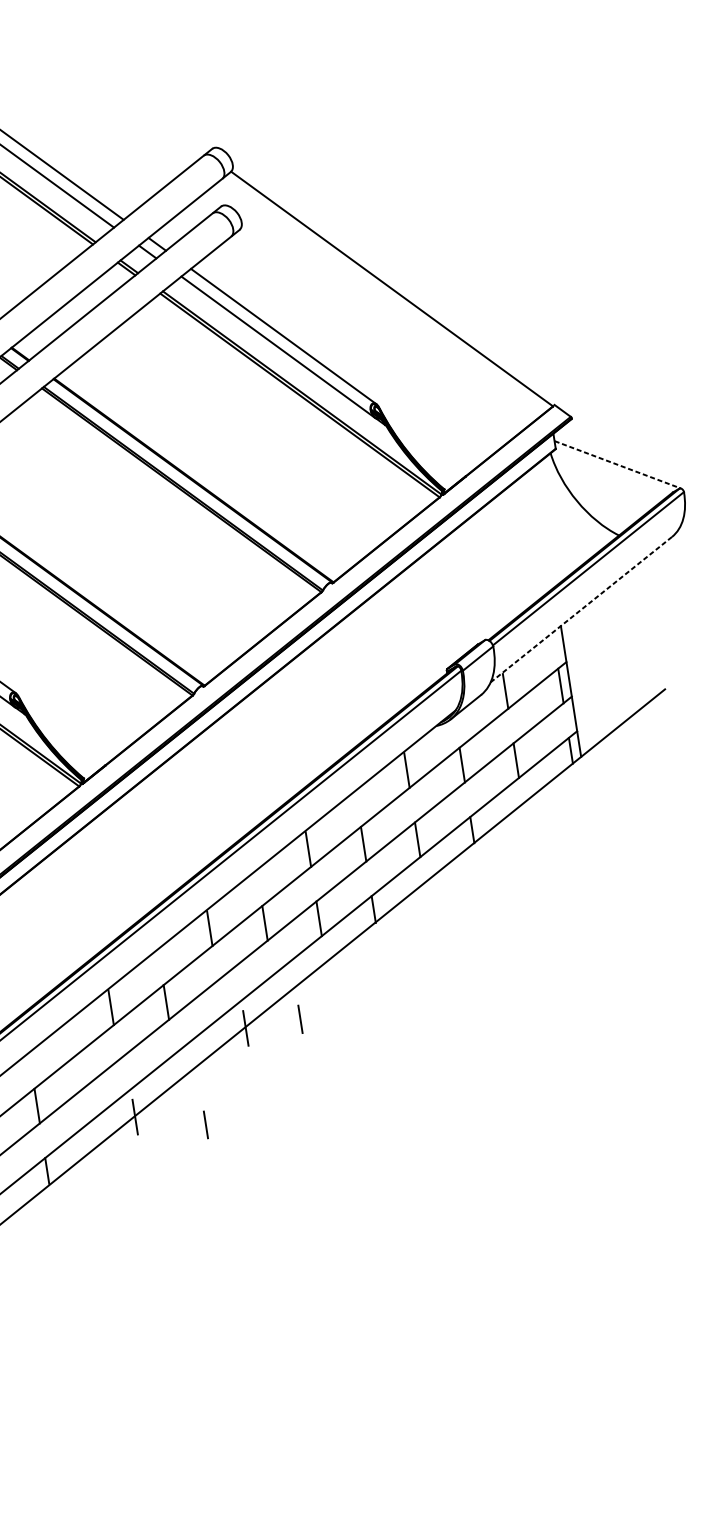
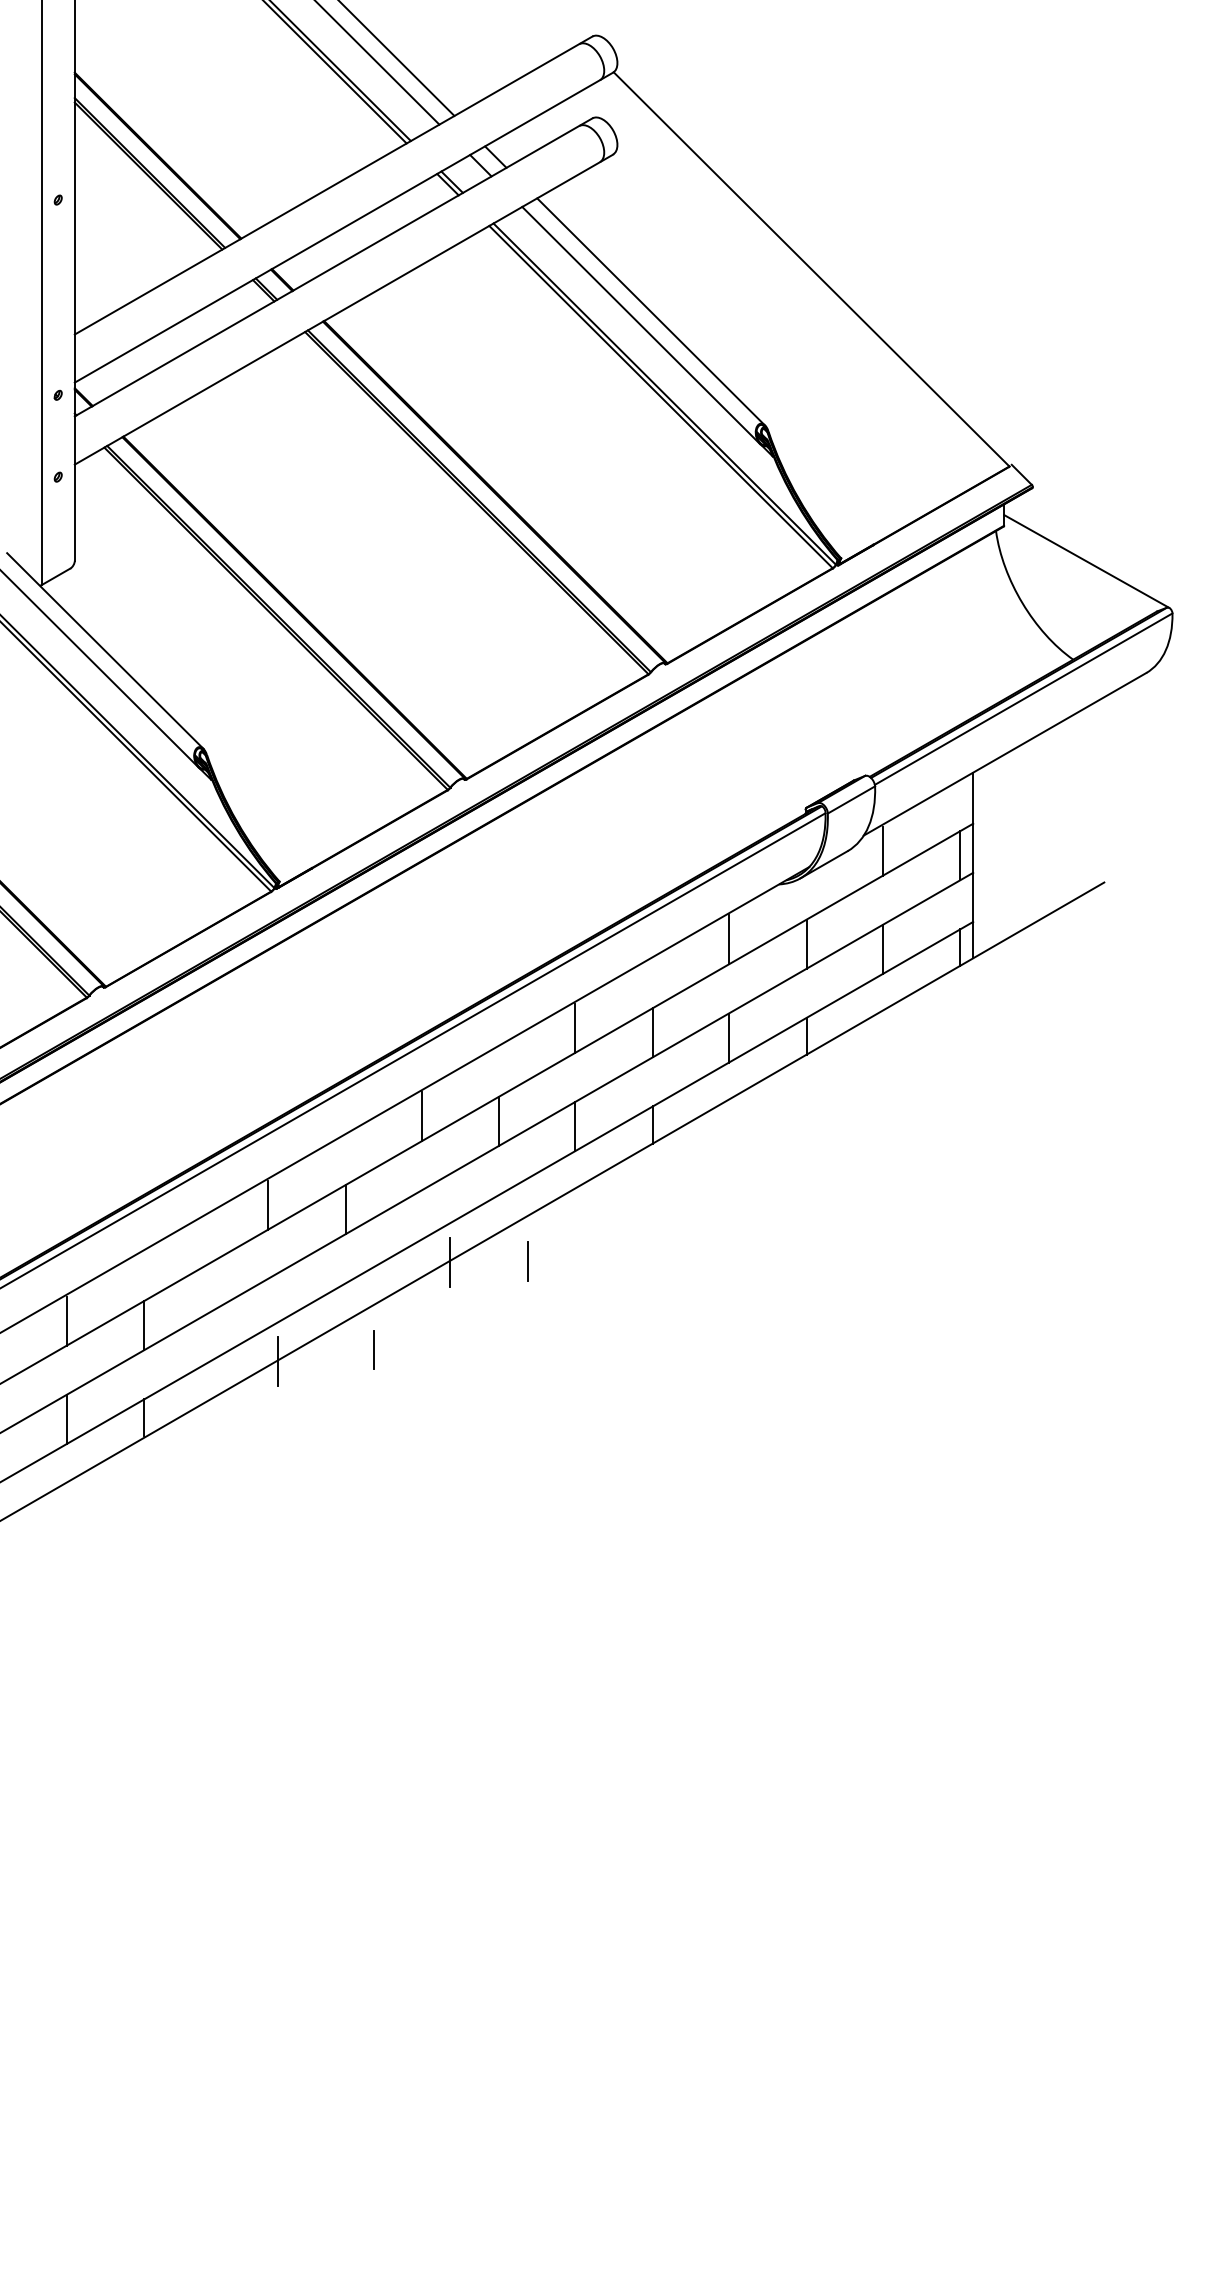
line: (617, 464) -> (1086, 561), dashed -> solid
line: (581, 609) -> (1005, 754), dashed -> solid
line: (205, 1124) -> (373, 1349), moved

